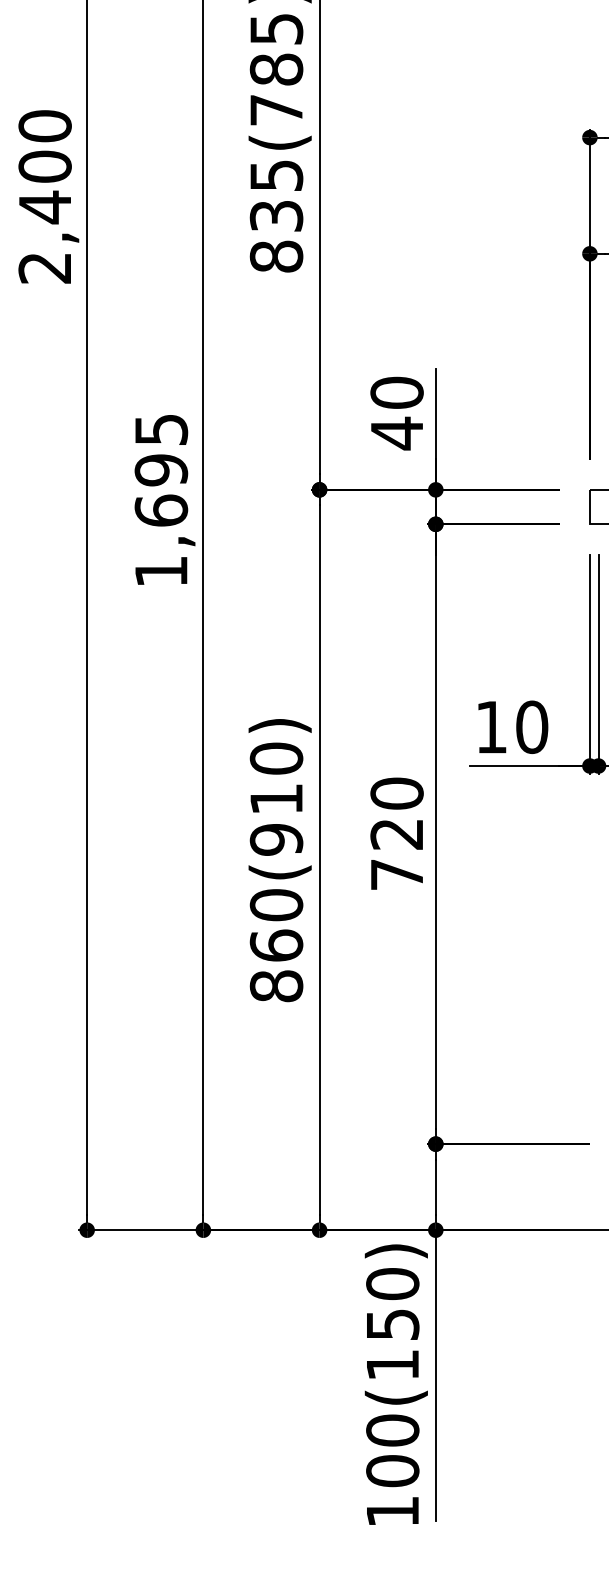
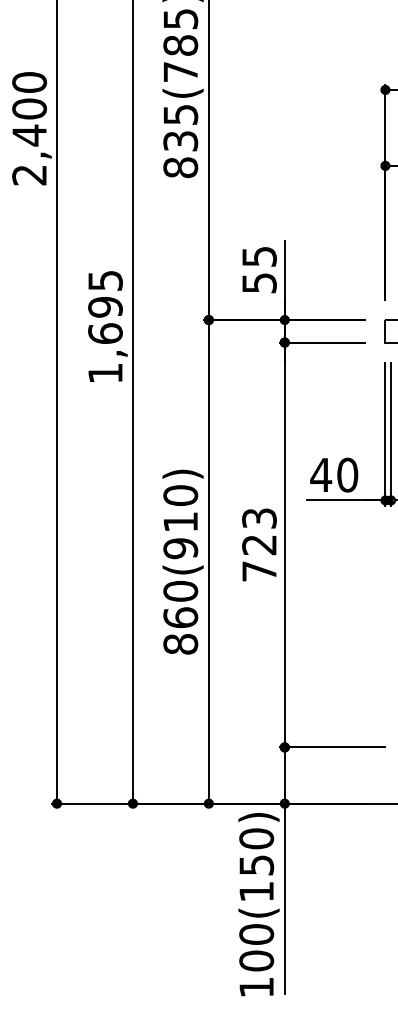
text: (397, 413) -> (259, 270), 40 -> 55
text: (492, 726) -> (321, 474), 10 -> 40
text: (397, 793) -> (259, 518), 720 -> 723

